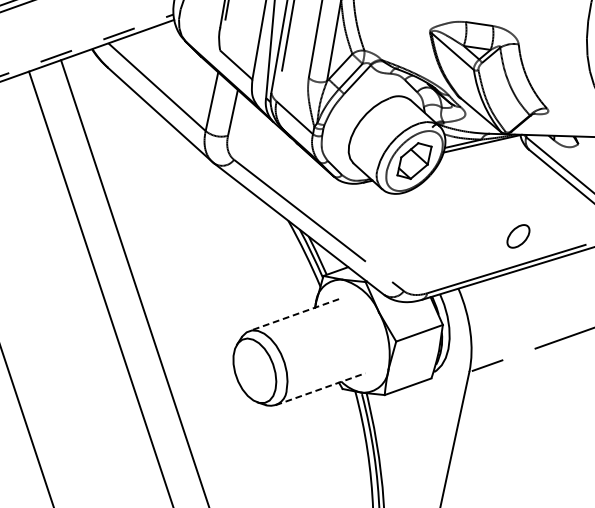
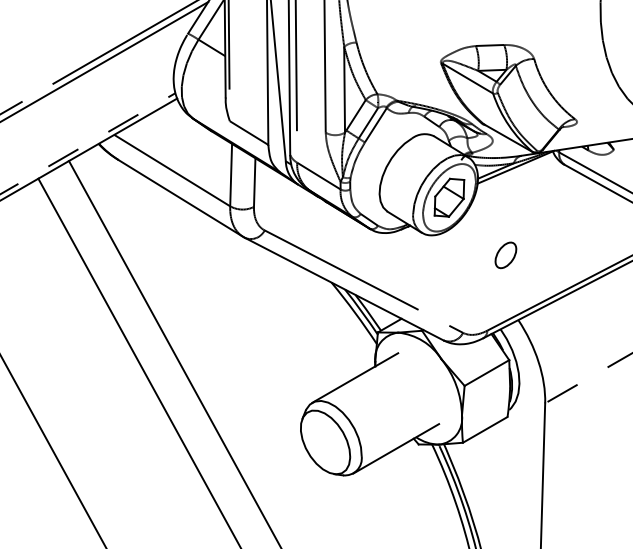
part: (518, 236) -> (505, 255), moved
line: (294, 315) -> (355, 378), dashed -> solid
line: (320, 388) -> (396, 448), dashed -> solid

